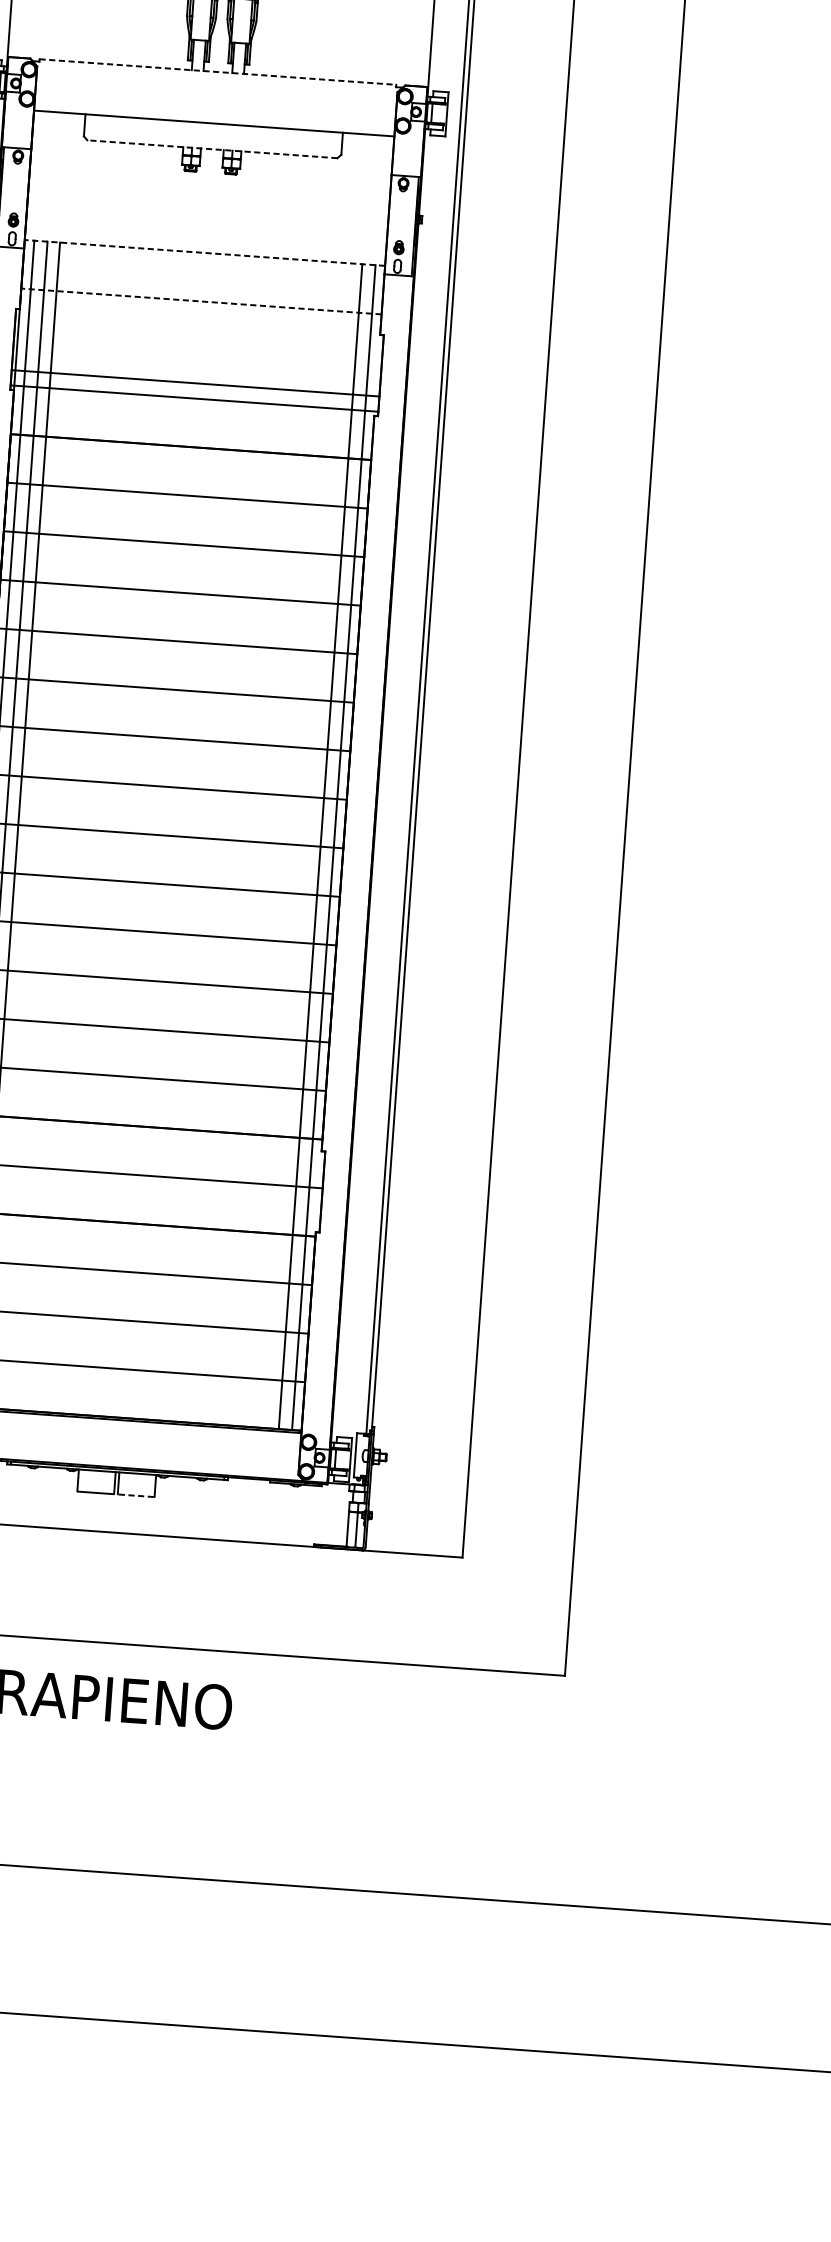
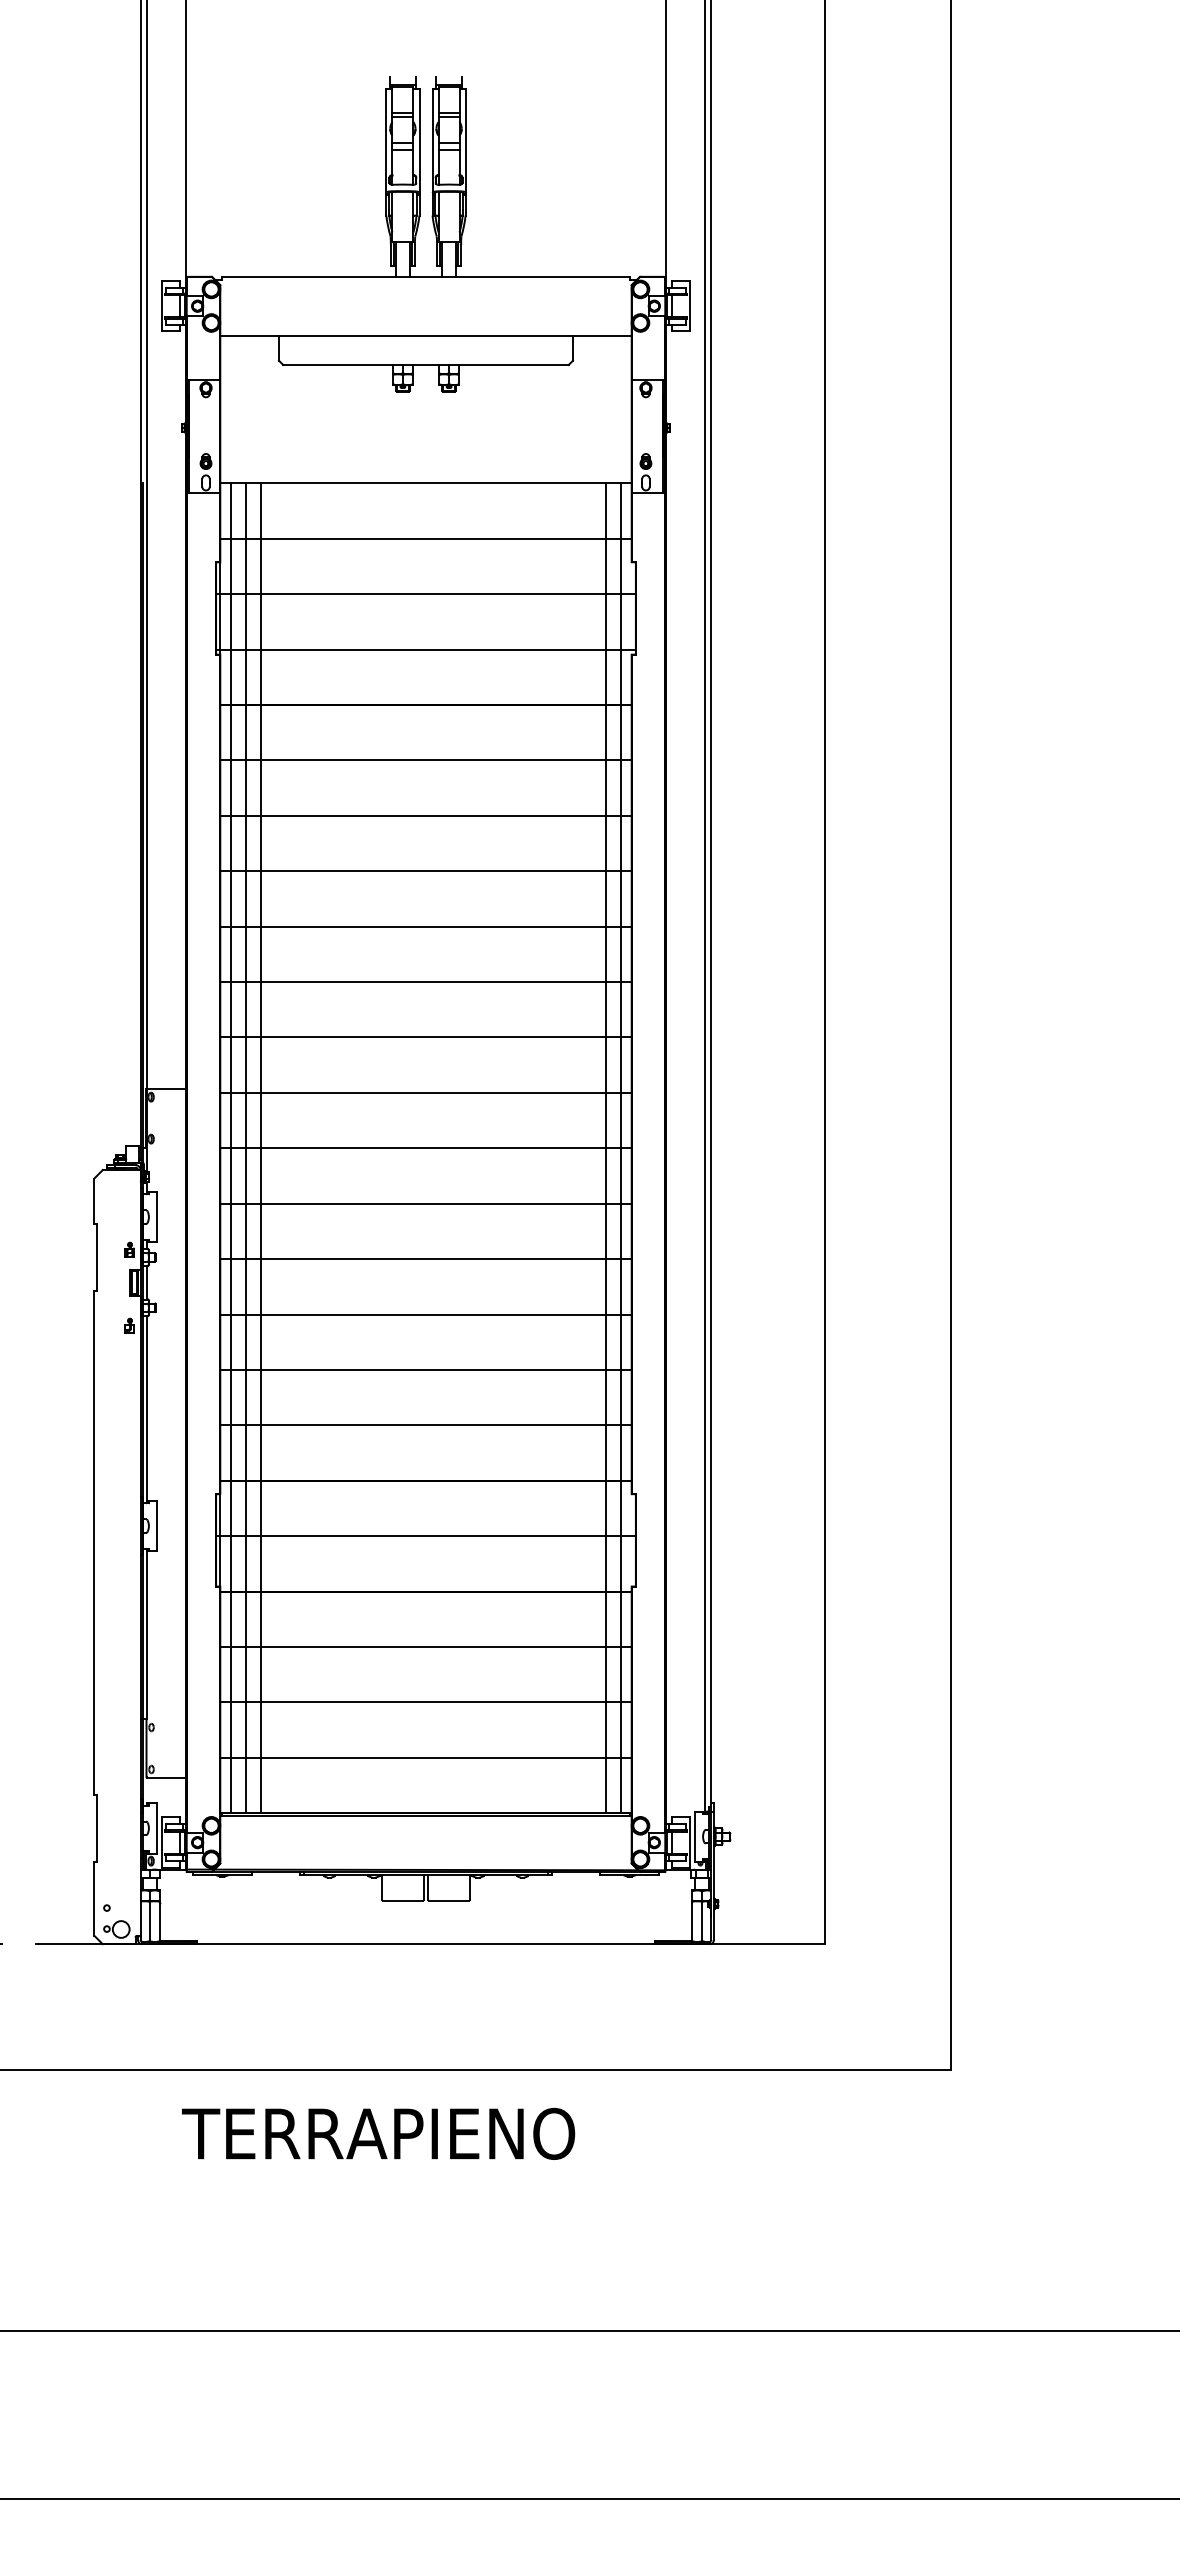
line: (217, 71) -> (425, 276), dashed -> solid
line: (211, 148) -> (425, 364), dashed -> solid
line: (204, 253) -> (425, 483), dashed -> solid
line: (201, 301) -> (425, 538), dashed -> solid
line: (195, 383) -> (425, 594), moved
line: (135, 1495) -> (448, 1900), dashed -> solid

